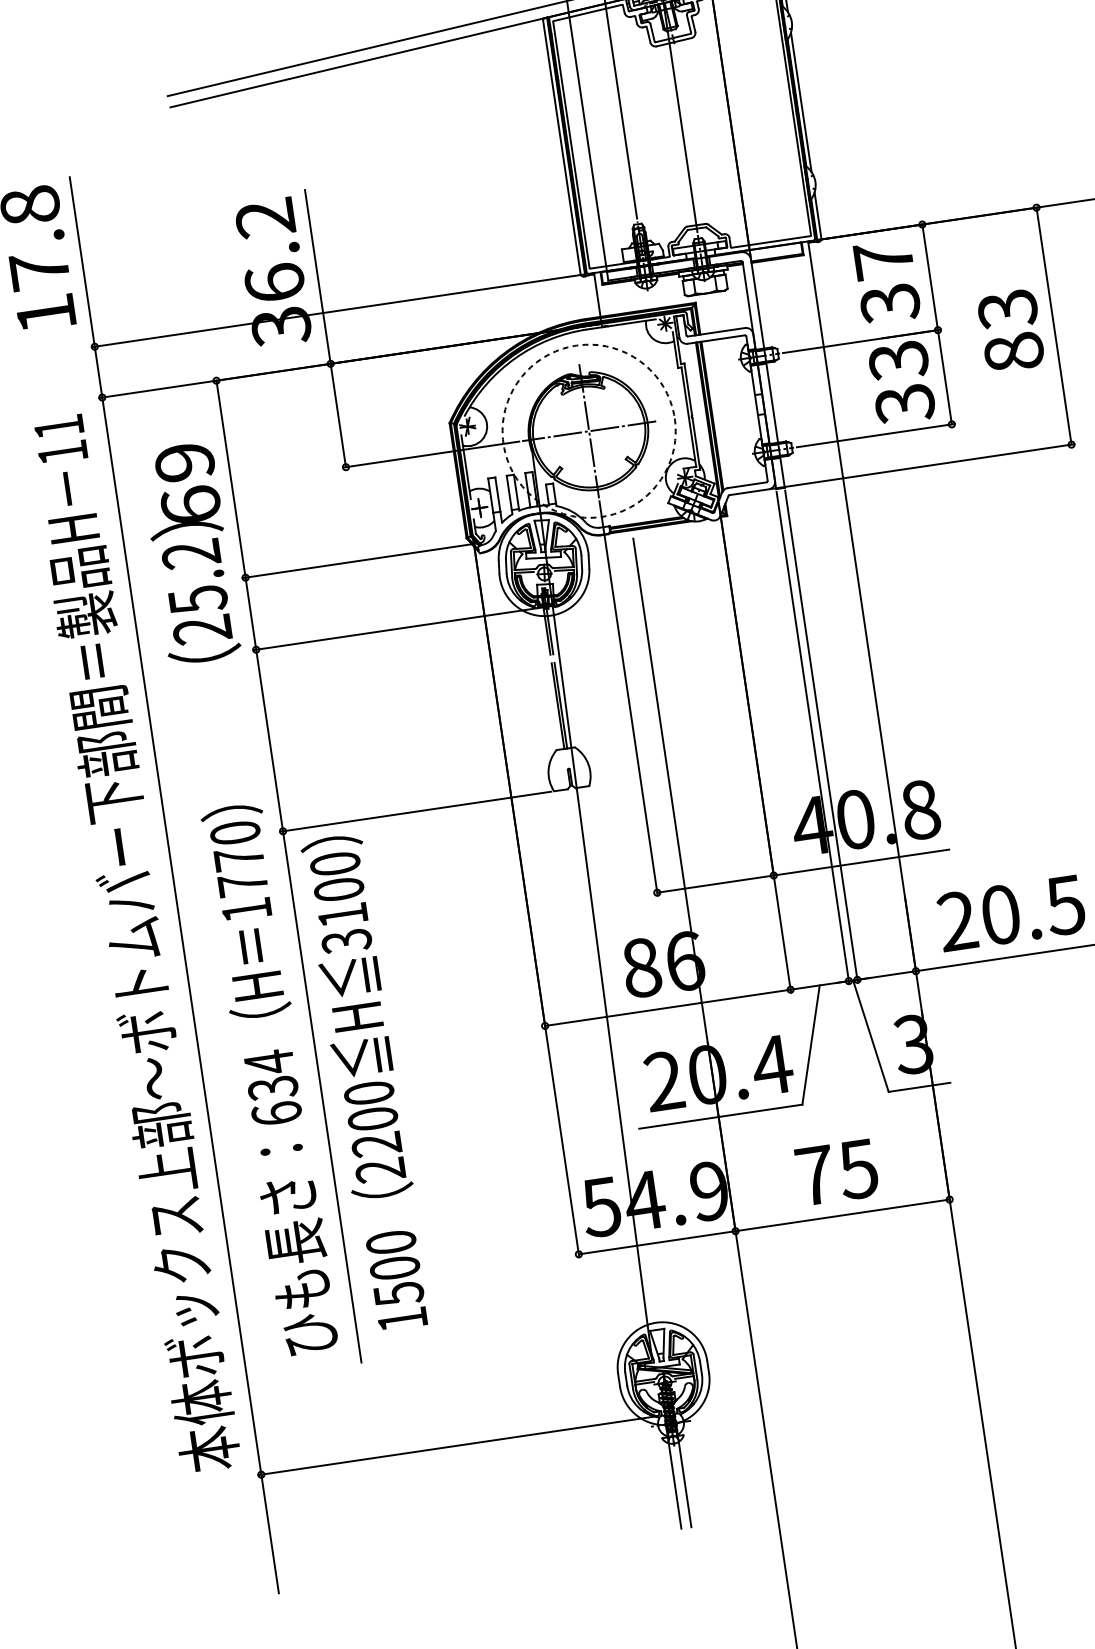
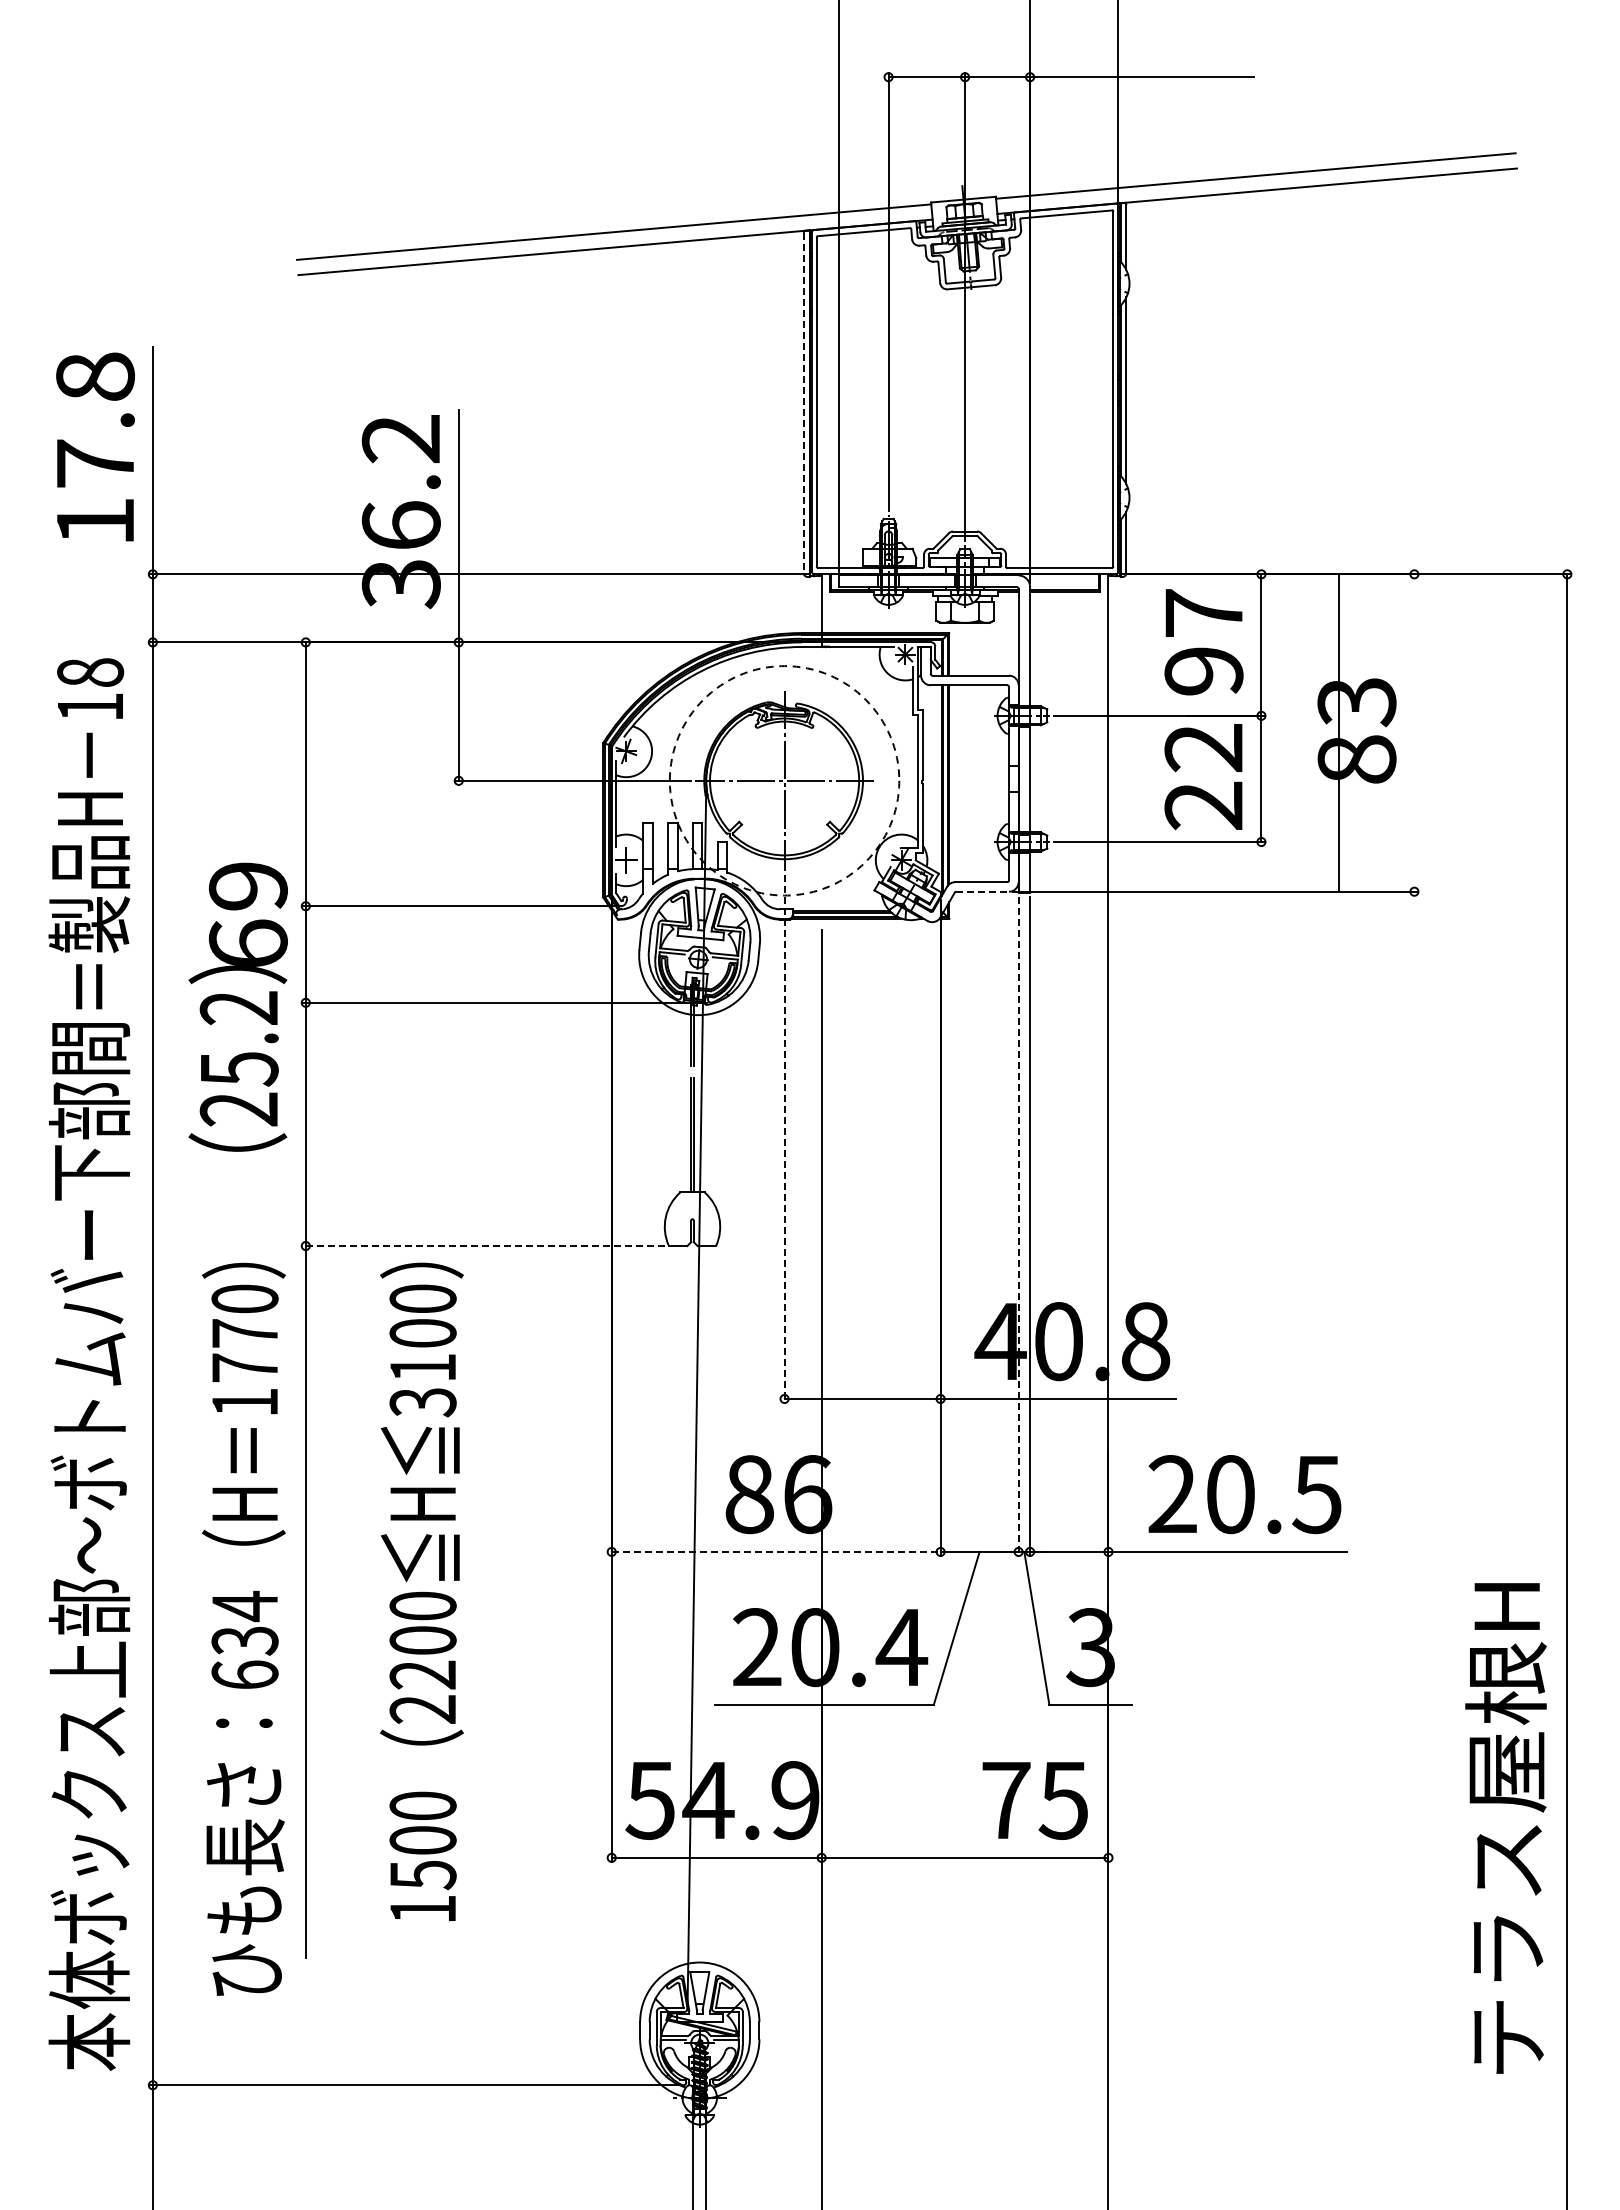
line: (561, 147) -> (803, 403), solid -> dashed
text: (889, 303) -> (1203, 671), 37 -> 97
line: (1054, 325) -> (1339, 732), moved
text: (901, 382) -> (1203, 777), 33 -> 22
text: (59, 426) -> (90, 672), 11 -> 18
line: (749, 491) -> (983, 891), solid -> dashed
text: (189, 553) -> (237, 1006), moved
line: (628, 699) -> (784, 1139), solid -> dashed
line: (812, 738) -> (1018, 1226), solid -> dashed
line: (415, 812) -> (483, 1246), solid -> dashed
line: (668, 1007) -> (776, 1551), solid -> dashed
text: (270, 1079) -> (243, 1628), moved
text: (366, 1082) -> (421, 1591), moved
text: (836, 1172) -> (1034, 1800), moved

